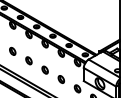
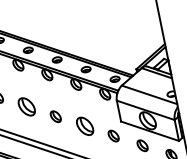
part: (28, 60) -> (26, 106), size x1.6
part: (60, 79) -> (83, 126), size x1.6

